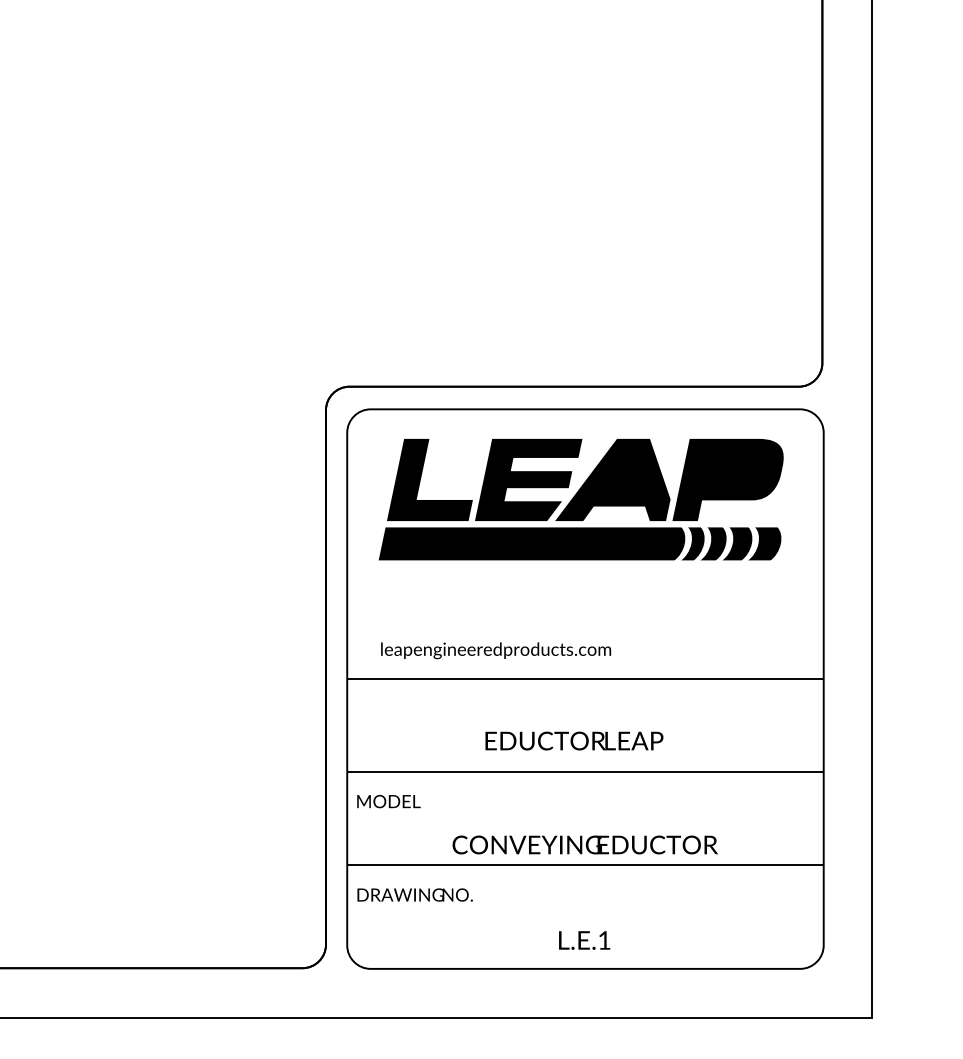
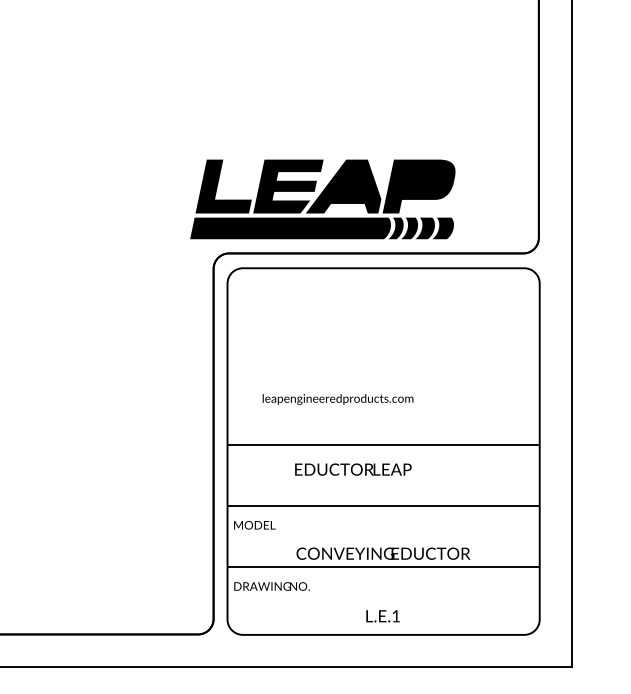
part: (580, 499) -> (322, 199), moved
text: (495, 650) -> (337, 399), moved
text: (574, 740) -> (353, 469), moved

